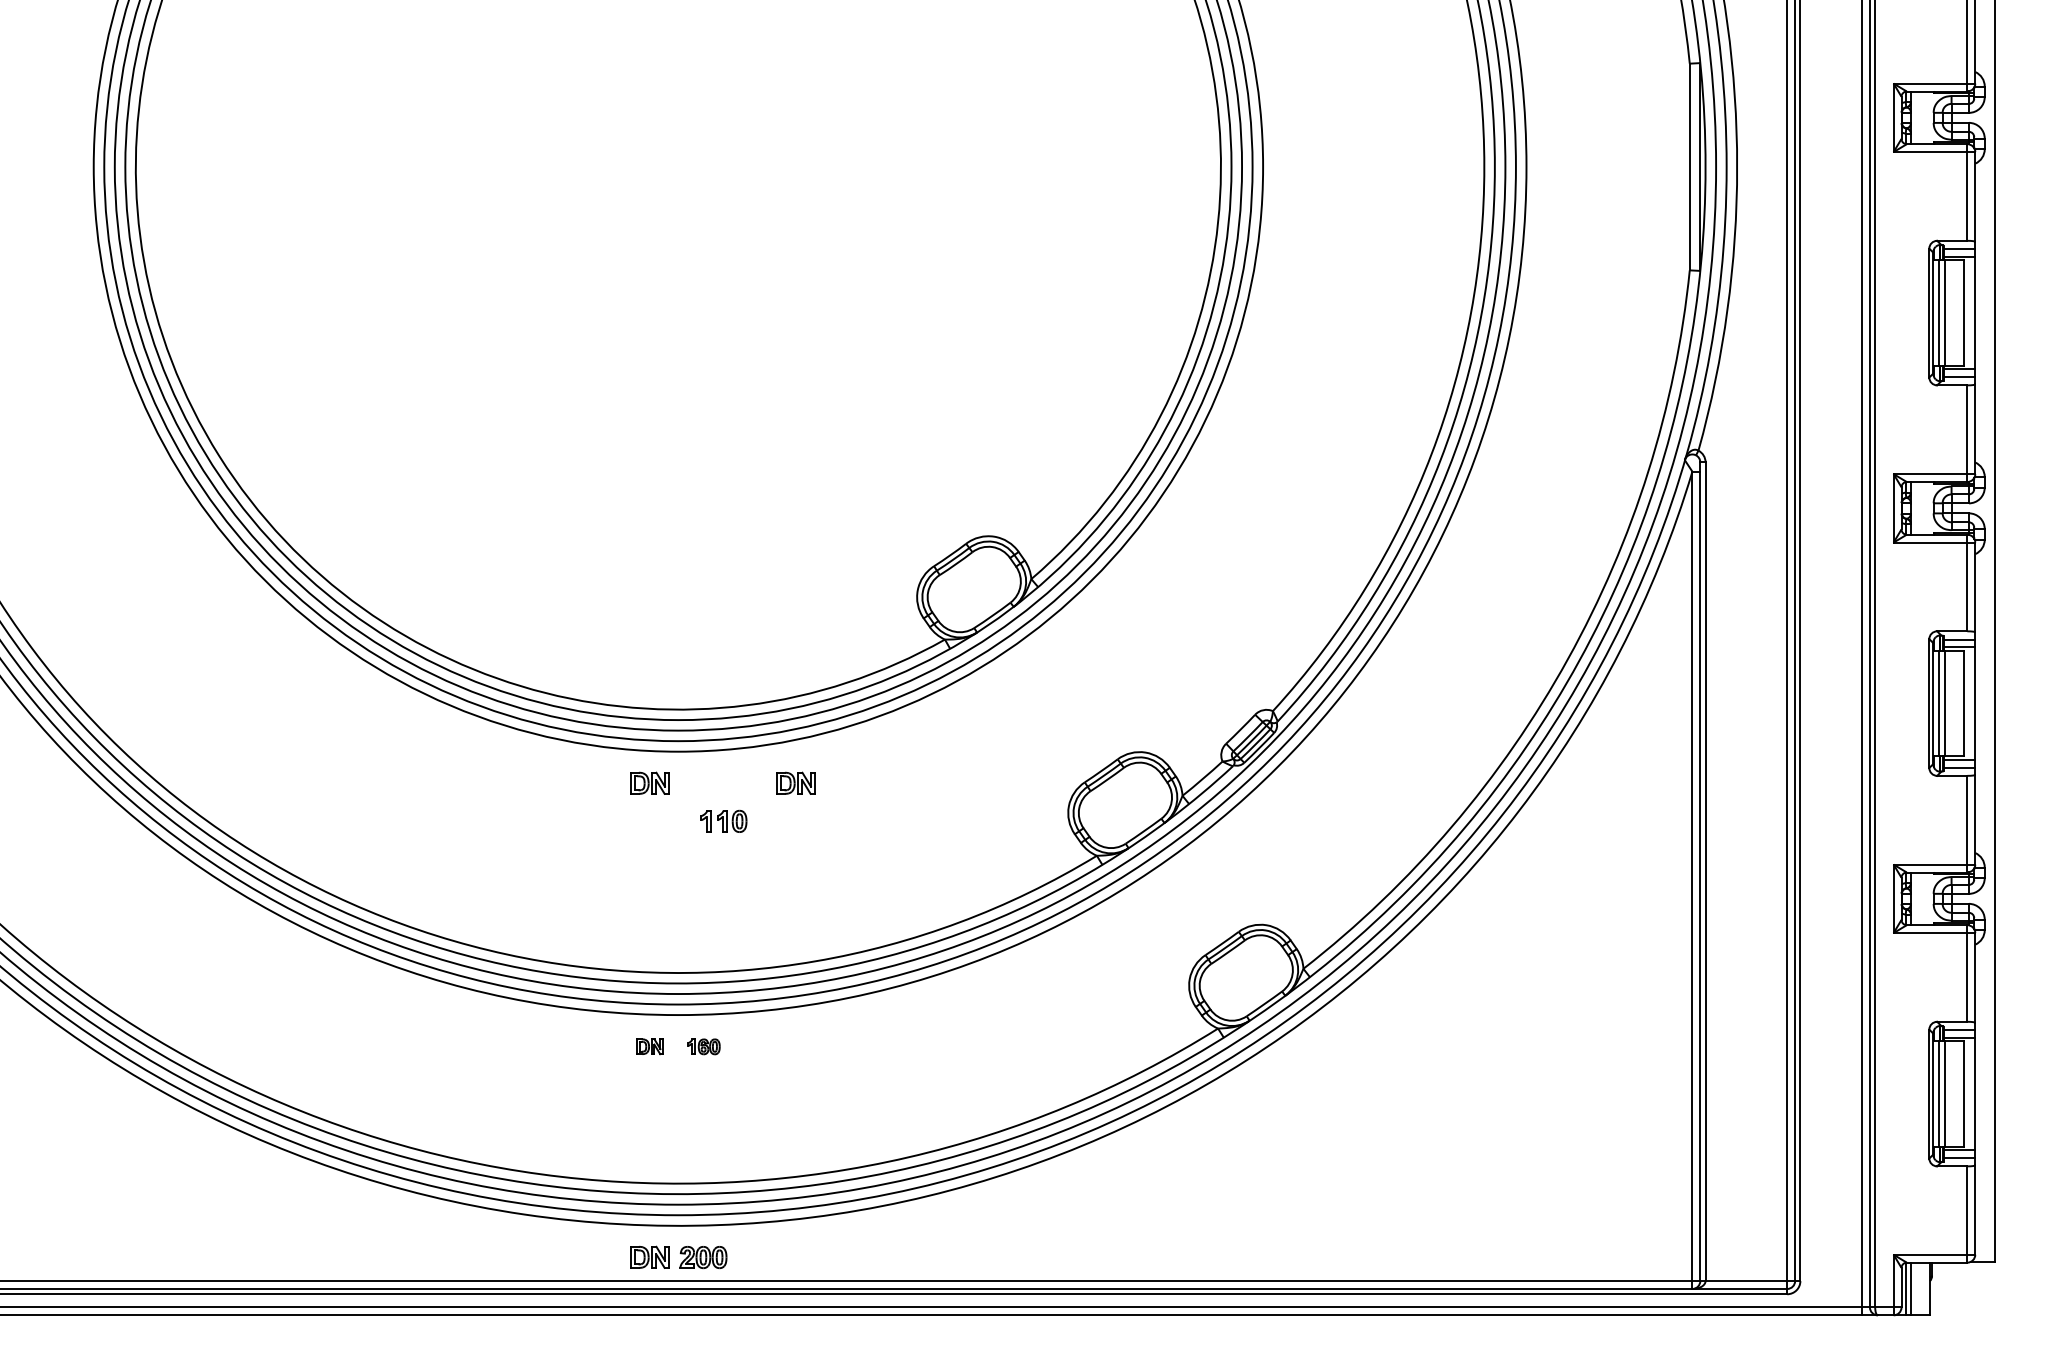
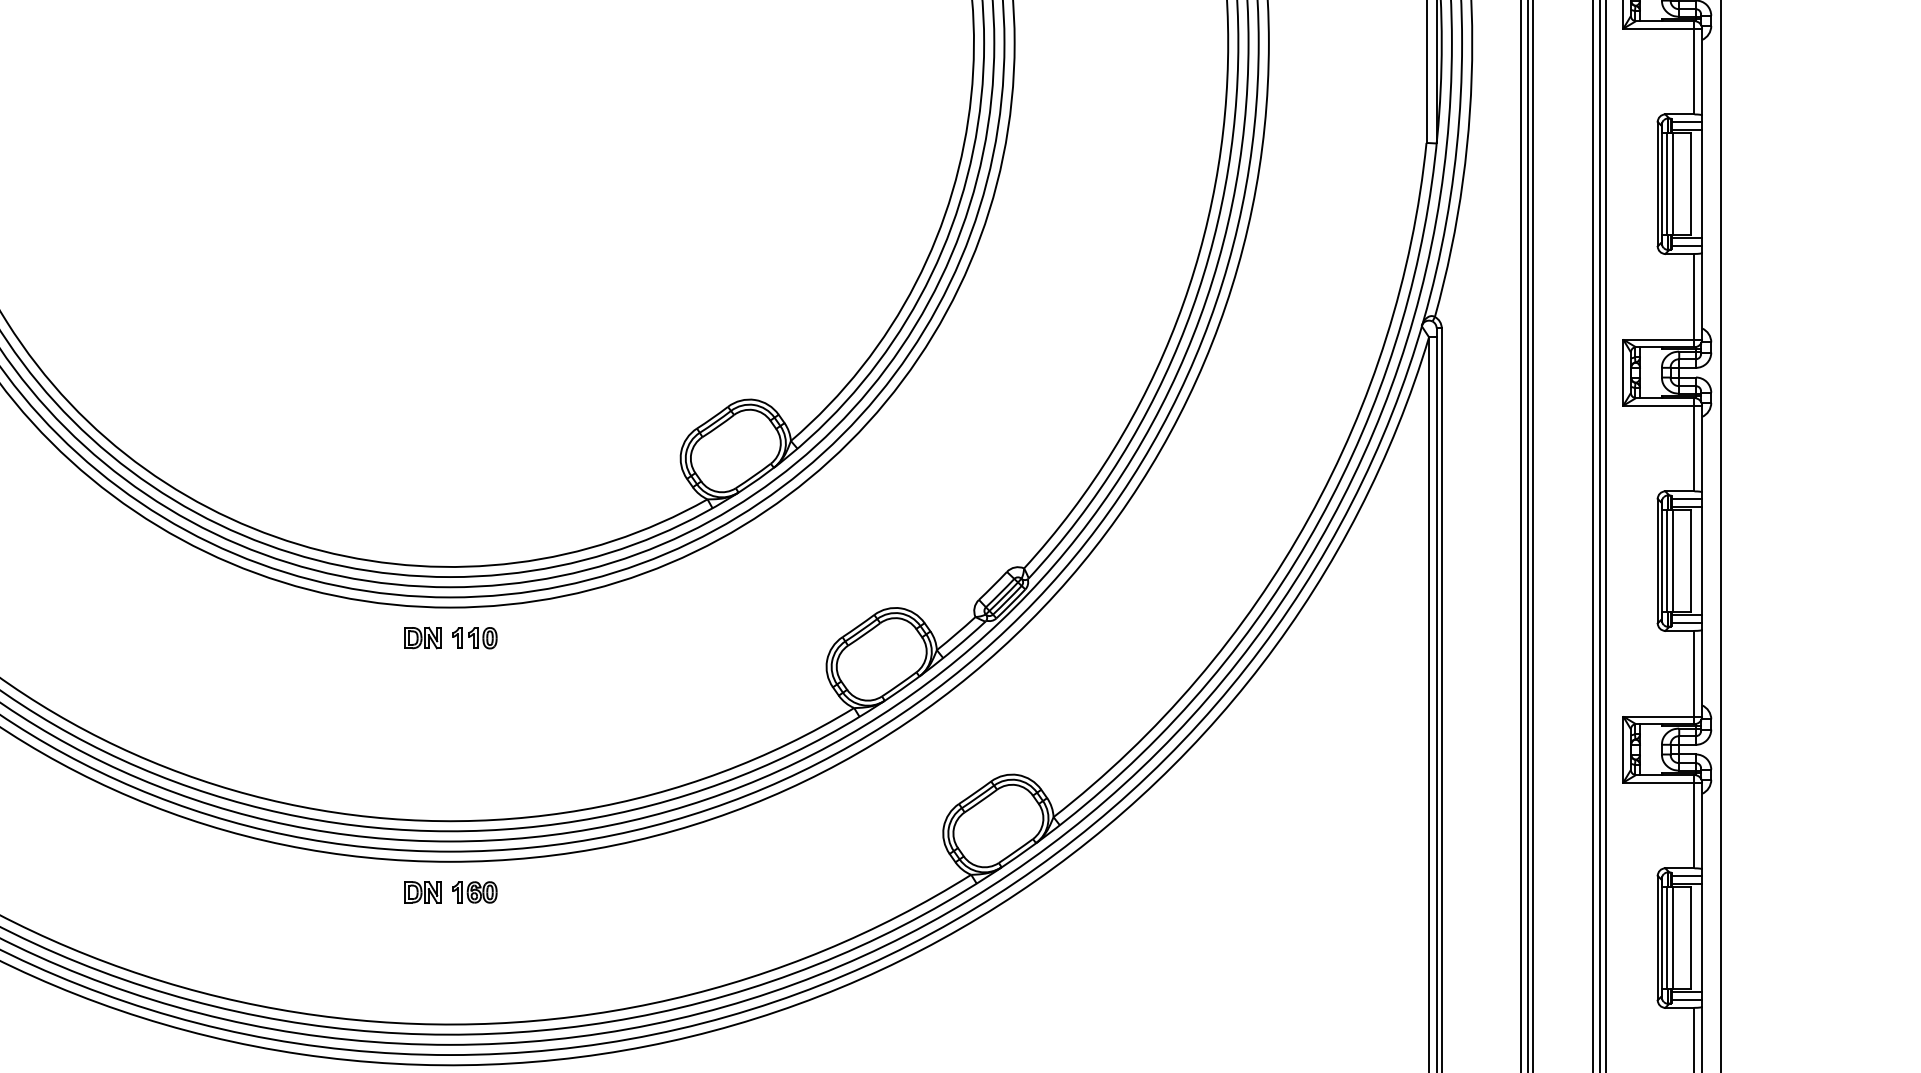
part: (795, 782) -> (563, 637), removed
part: (723, 820) -> (474, 637), moved
part: (649, 1046) -> (422, 892), size x1.43
part: (703, 1046) -> (474, 892), size x1.43

